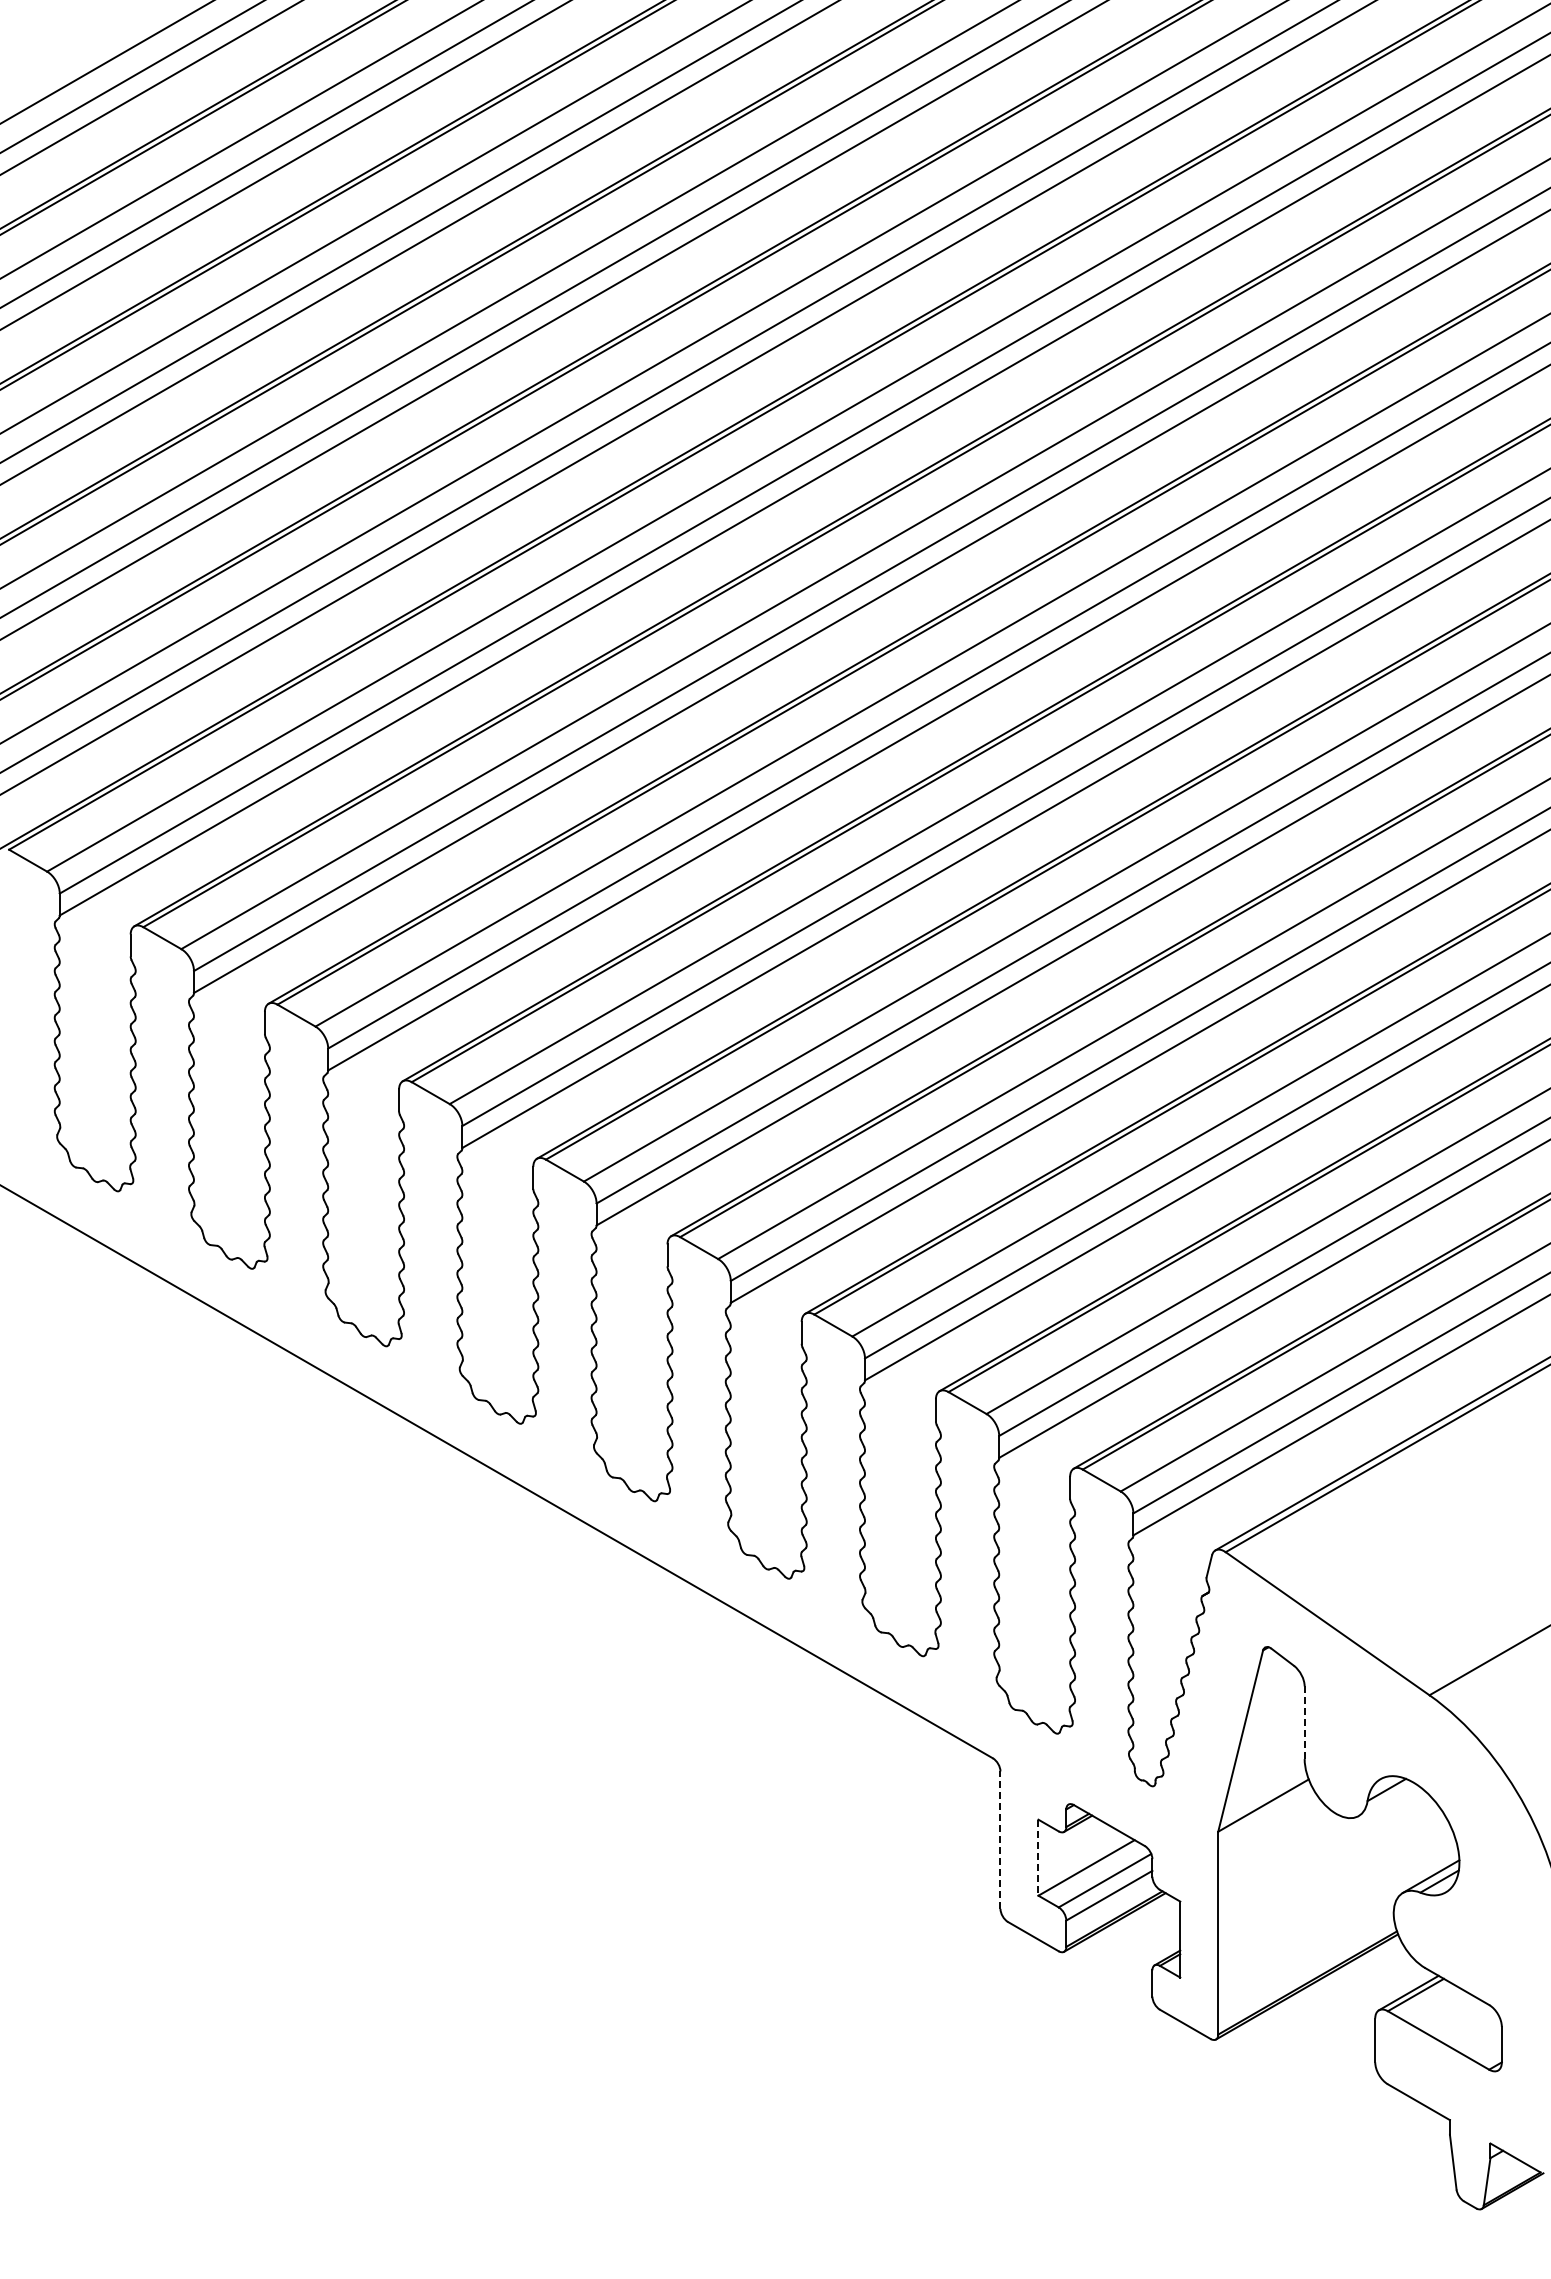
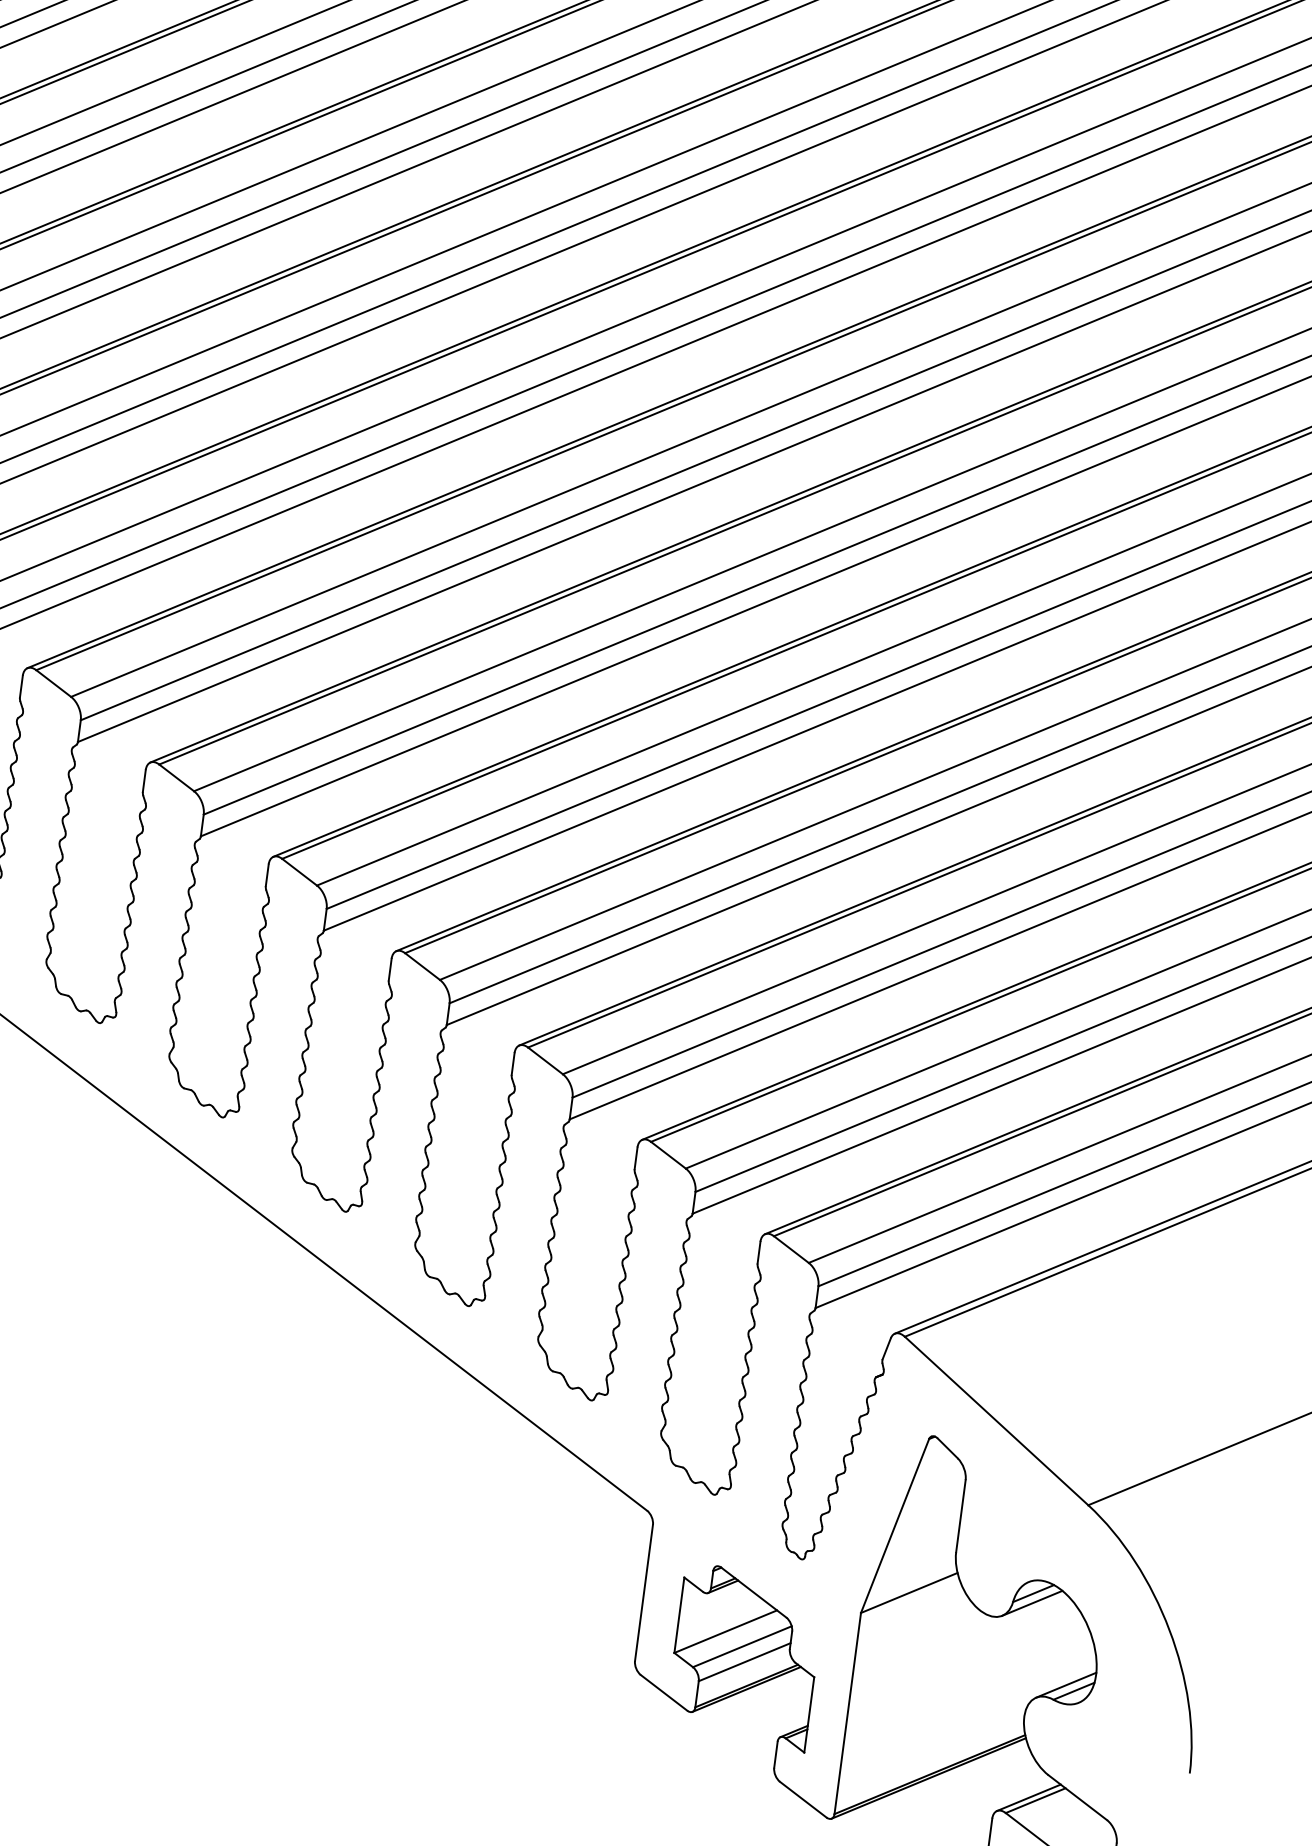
line: (1304, 1722) -> (960, 1515), dashed -> solid
line: (1386, 1799) -> (1032, 1602), added
line: (1000, 1840) -> (643, 1593), dashed -> solid
line: (1038, 1858) -> (679, 1616), dashed -> solid

